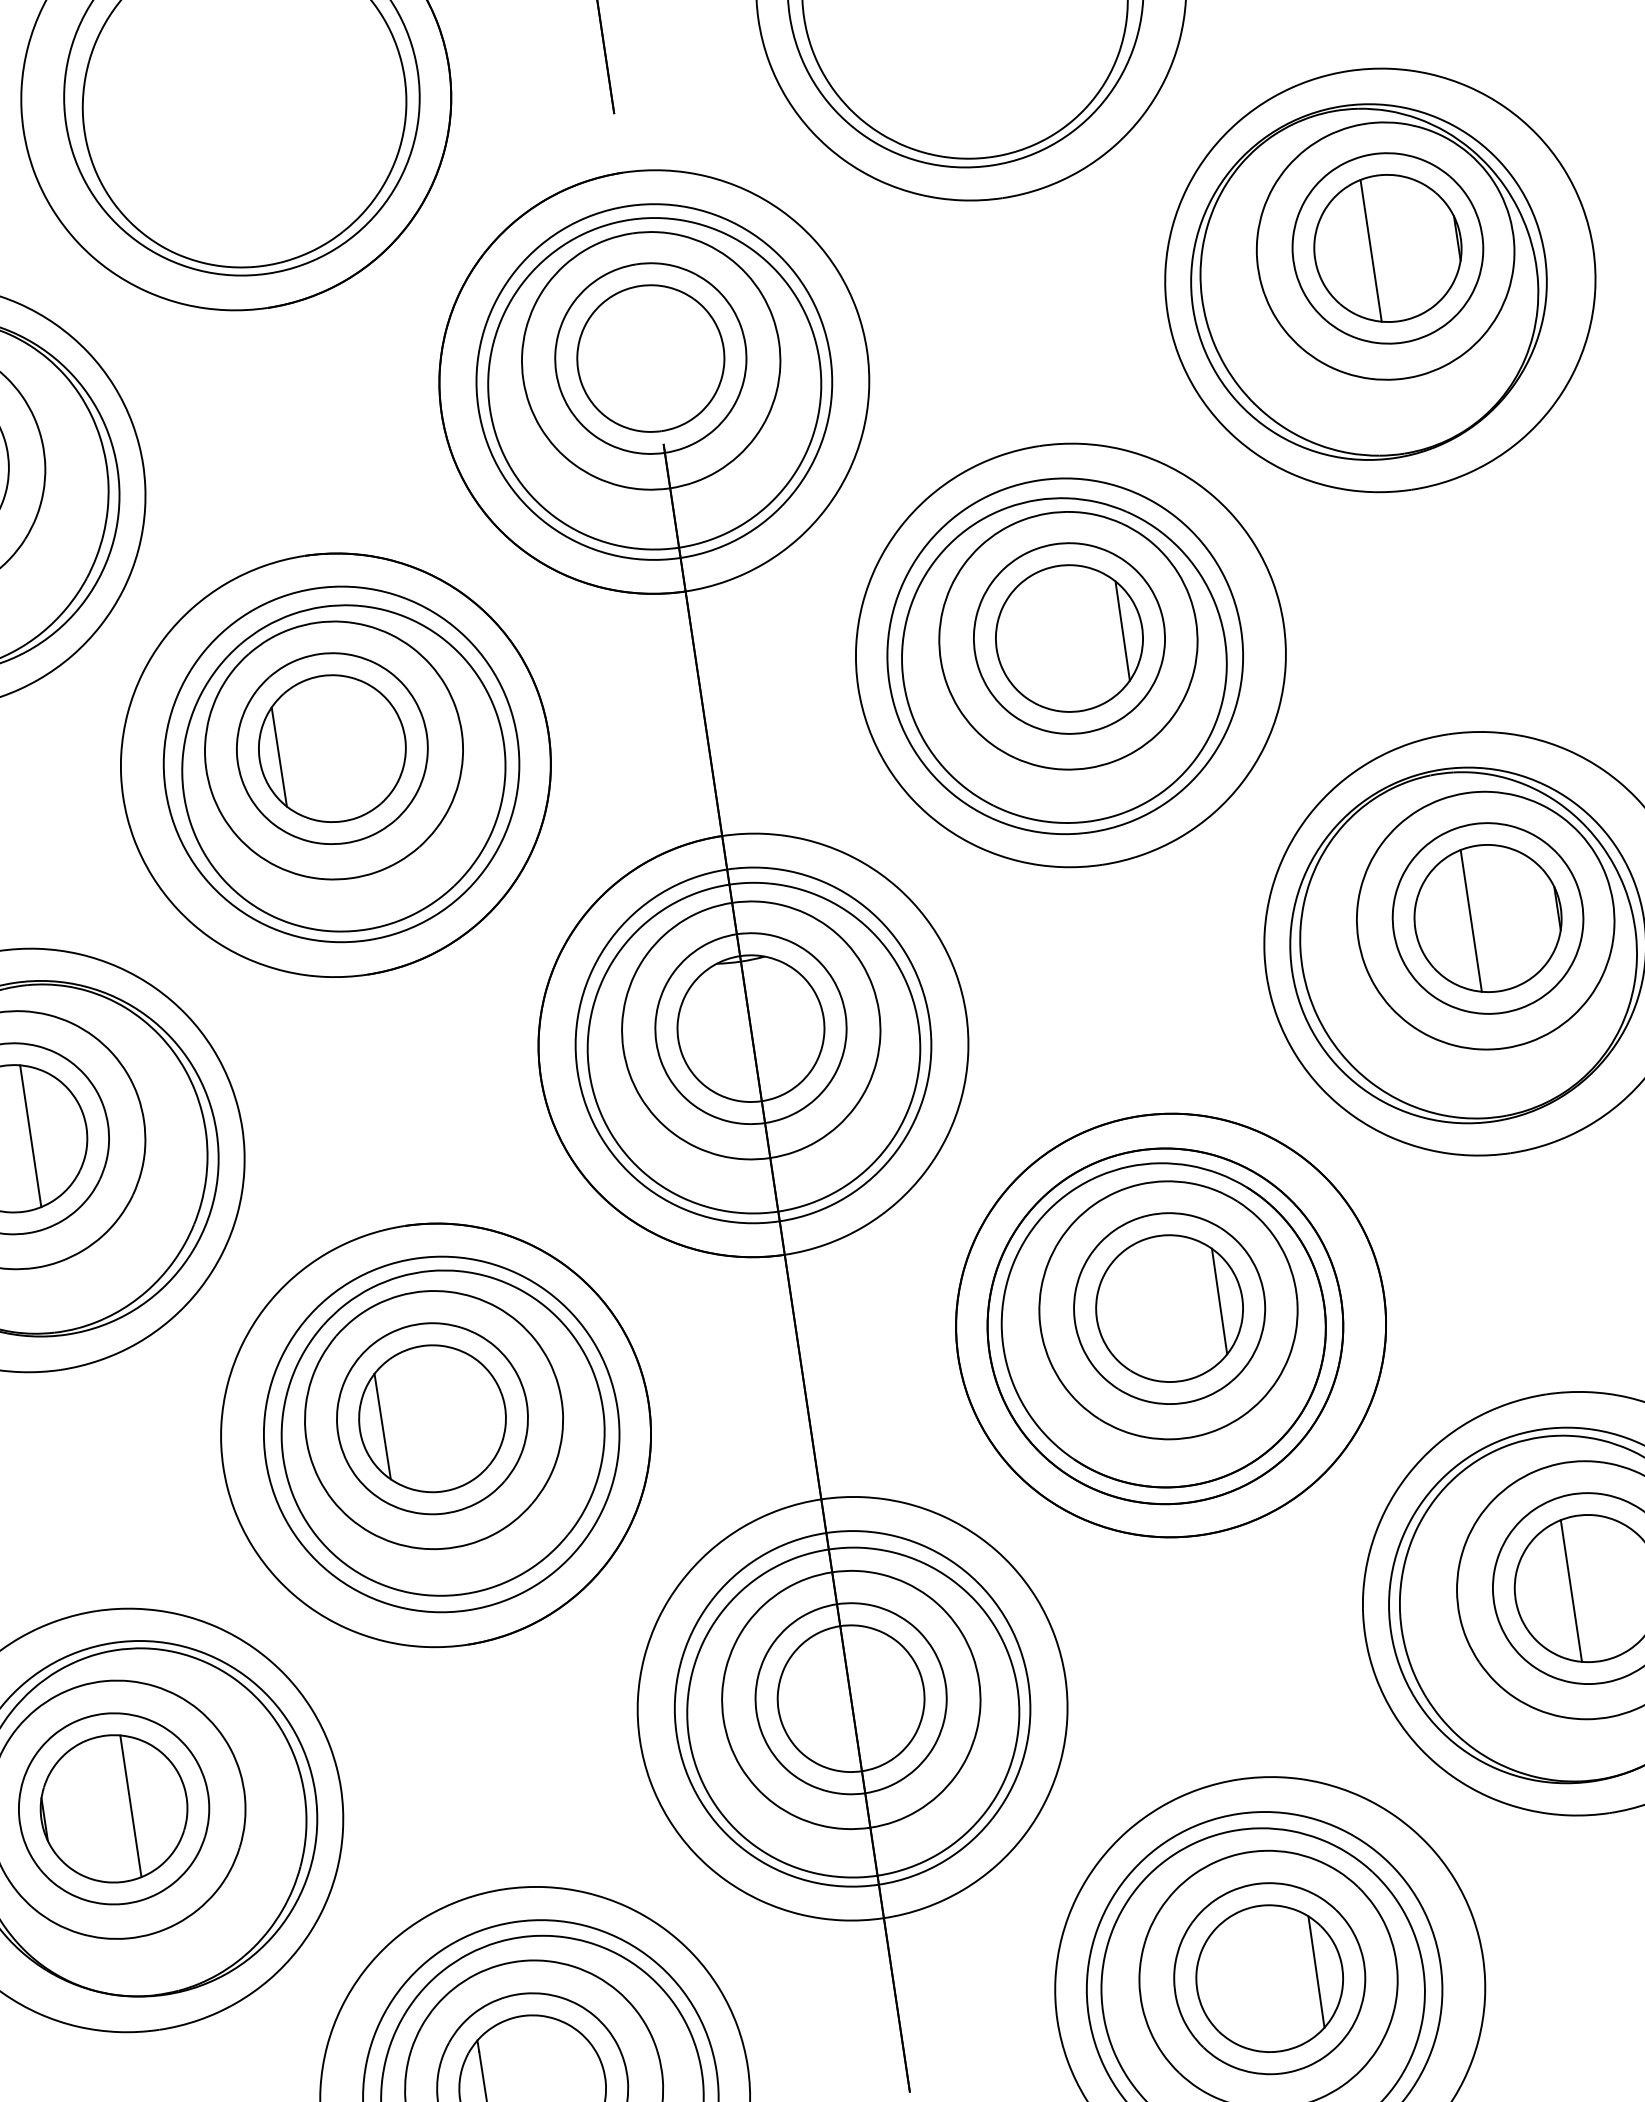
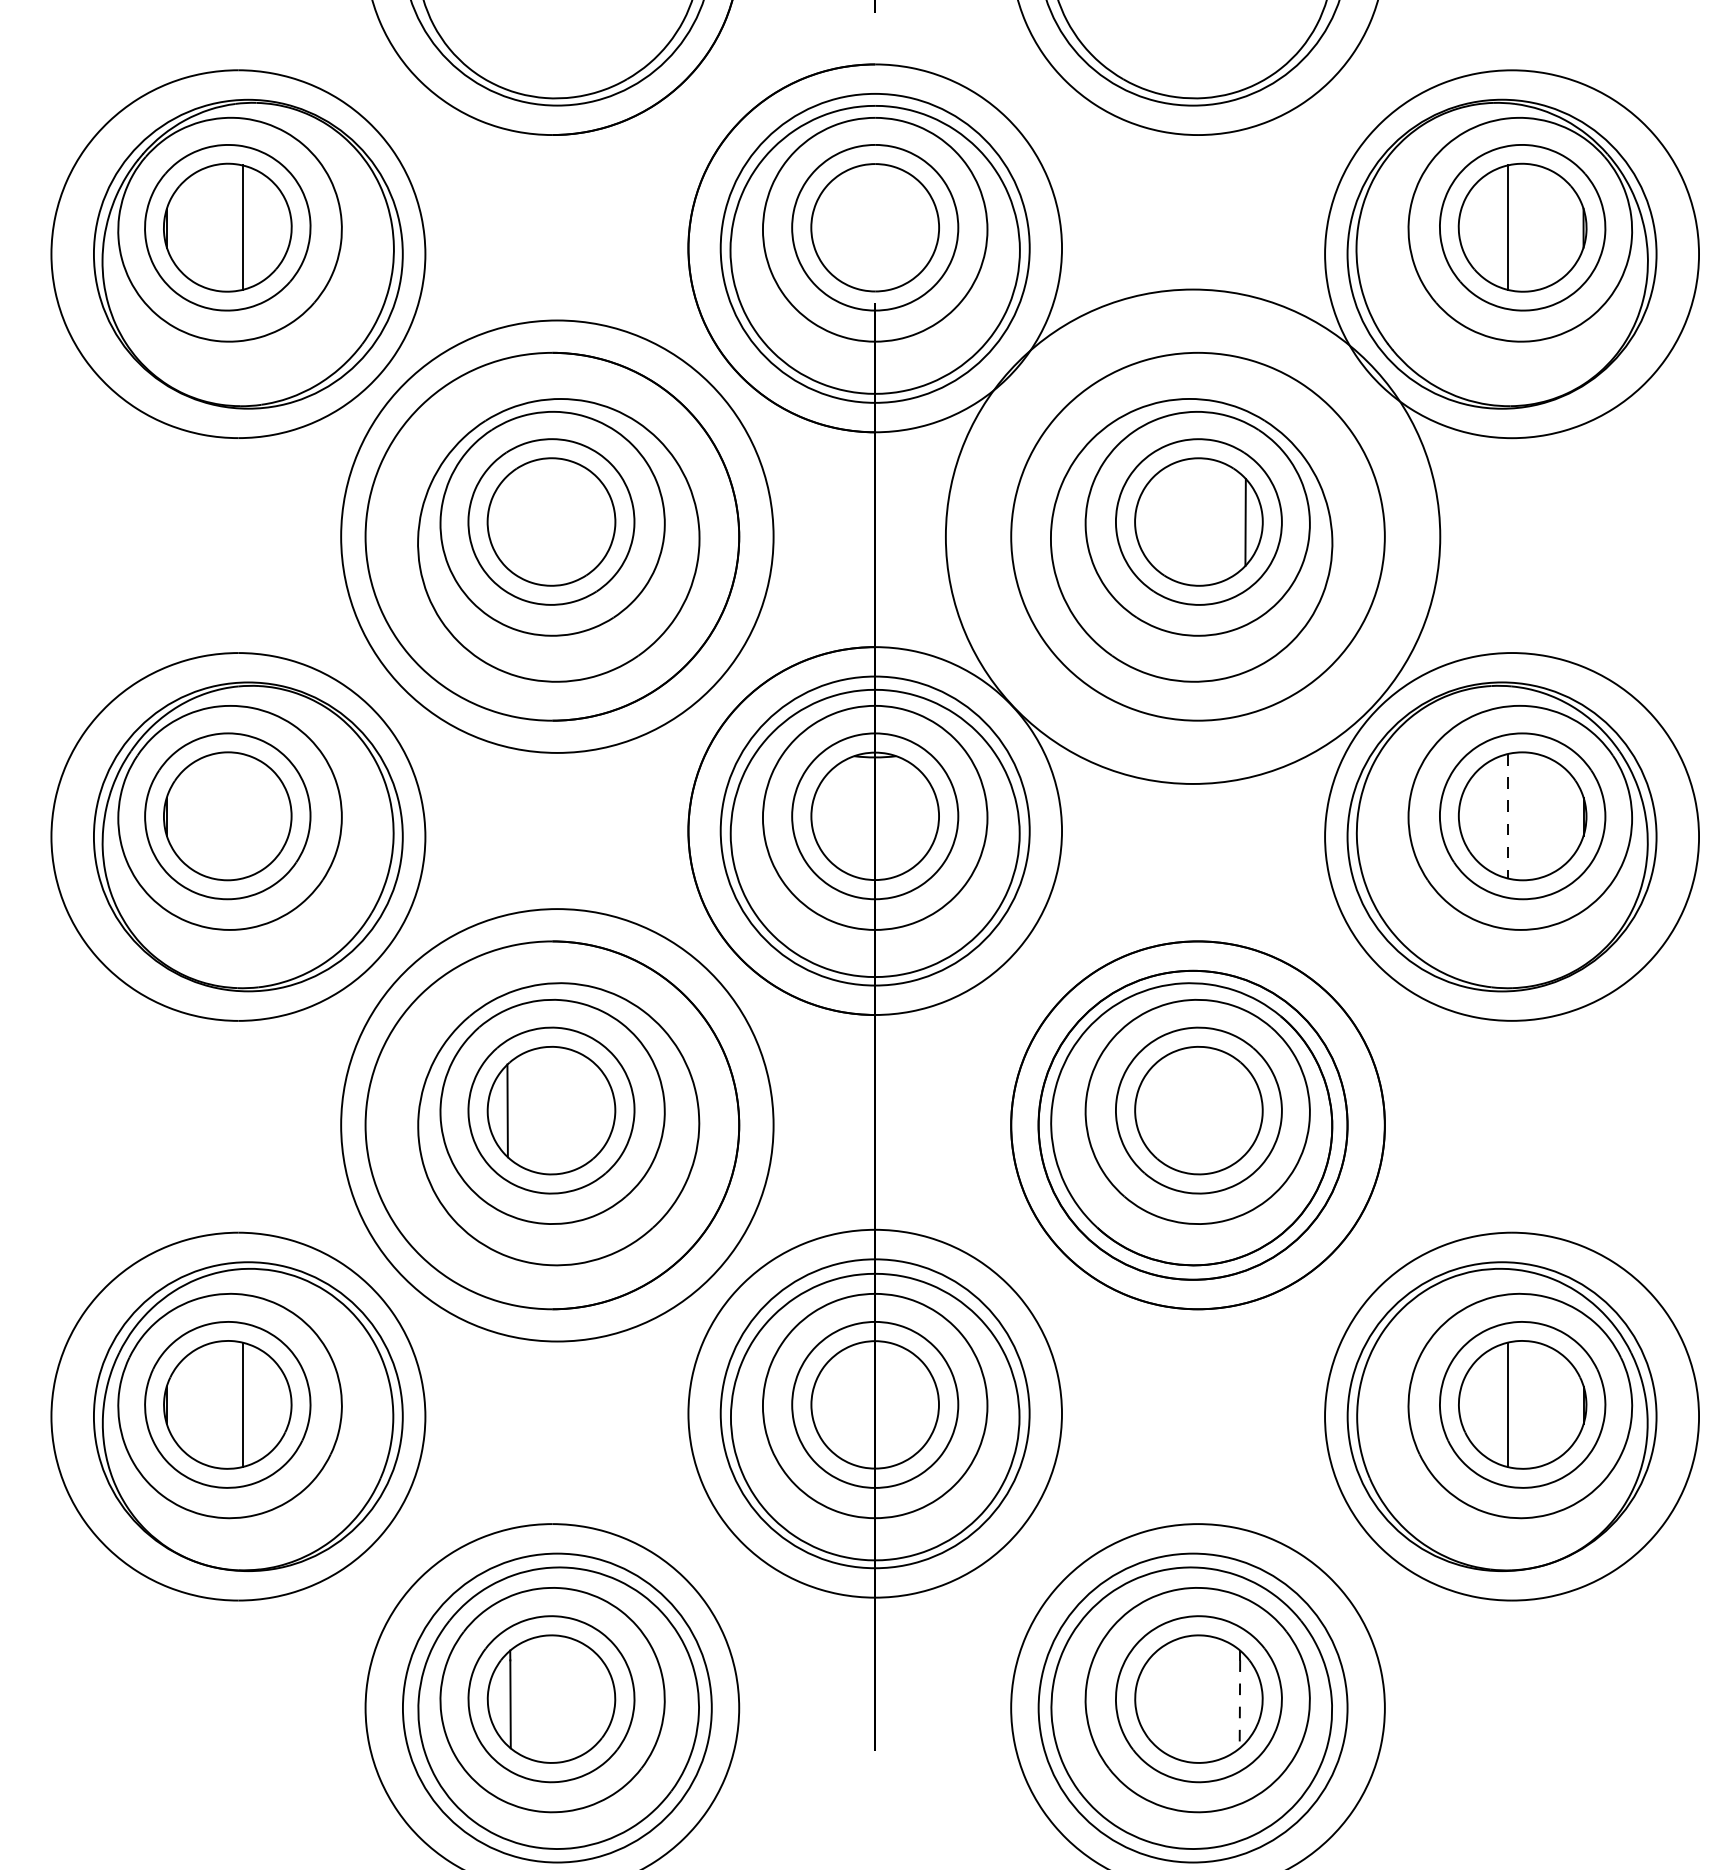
circle: (1064, 656) -> (1192, 536), size x1.6
line: (278, 756) -> (504, 521), removed
circle: (340, 764) -> (556, 536), size x1.4
line: (1470, 921) -> (1507, 816), solid -> dashed
line: (30, 1136) -> (242, 816), removed
line: (1219, 1301) -> (1242, 1110), removed
circle: (440, 1433) -> (556, 1124), size x1.4
line: (1316, 1977) -> (1239, 1704), solid -> dashed

